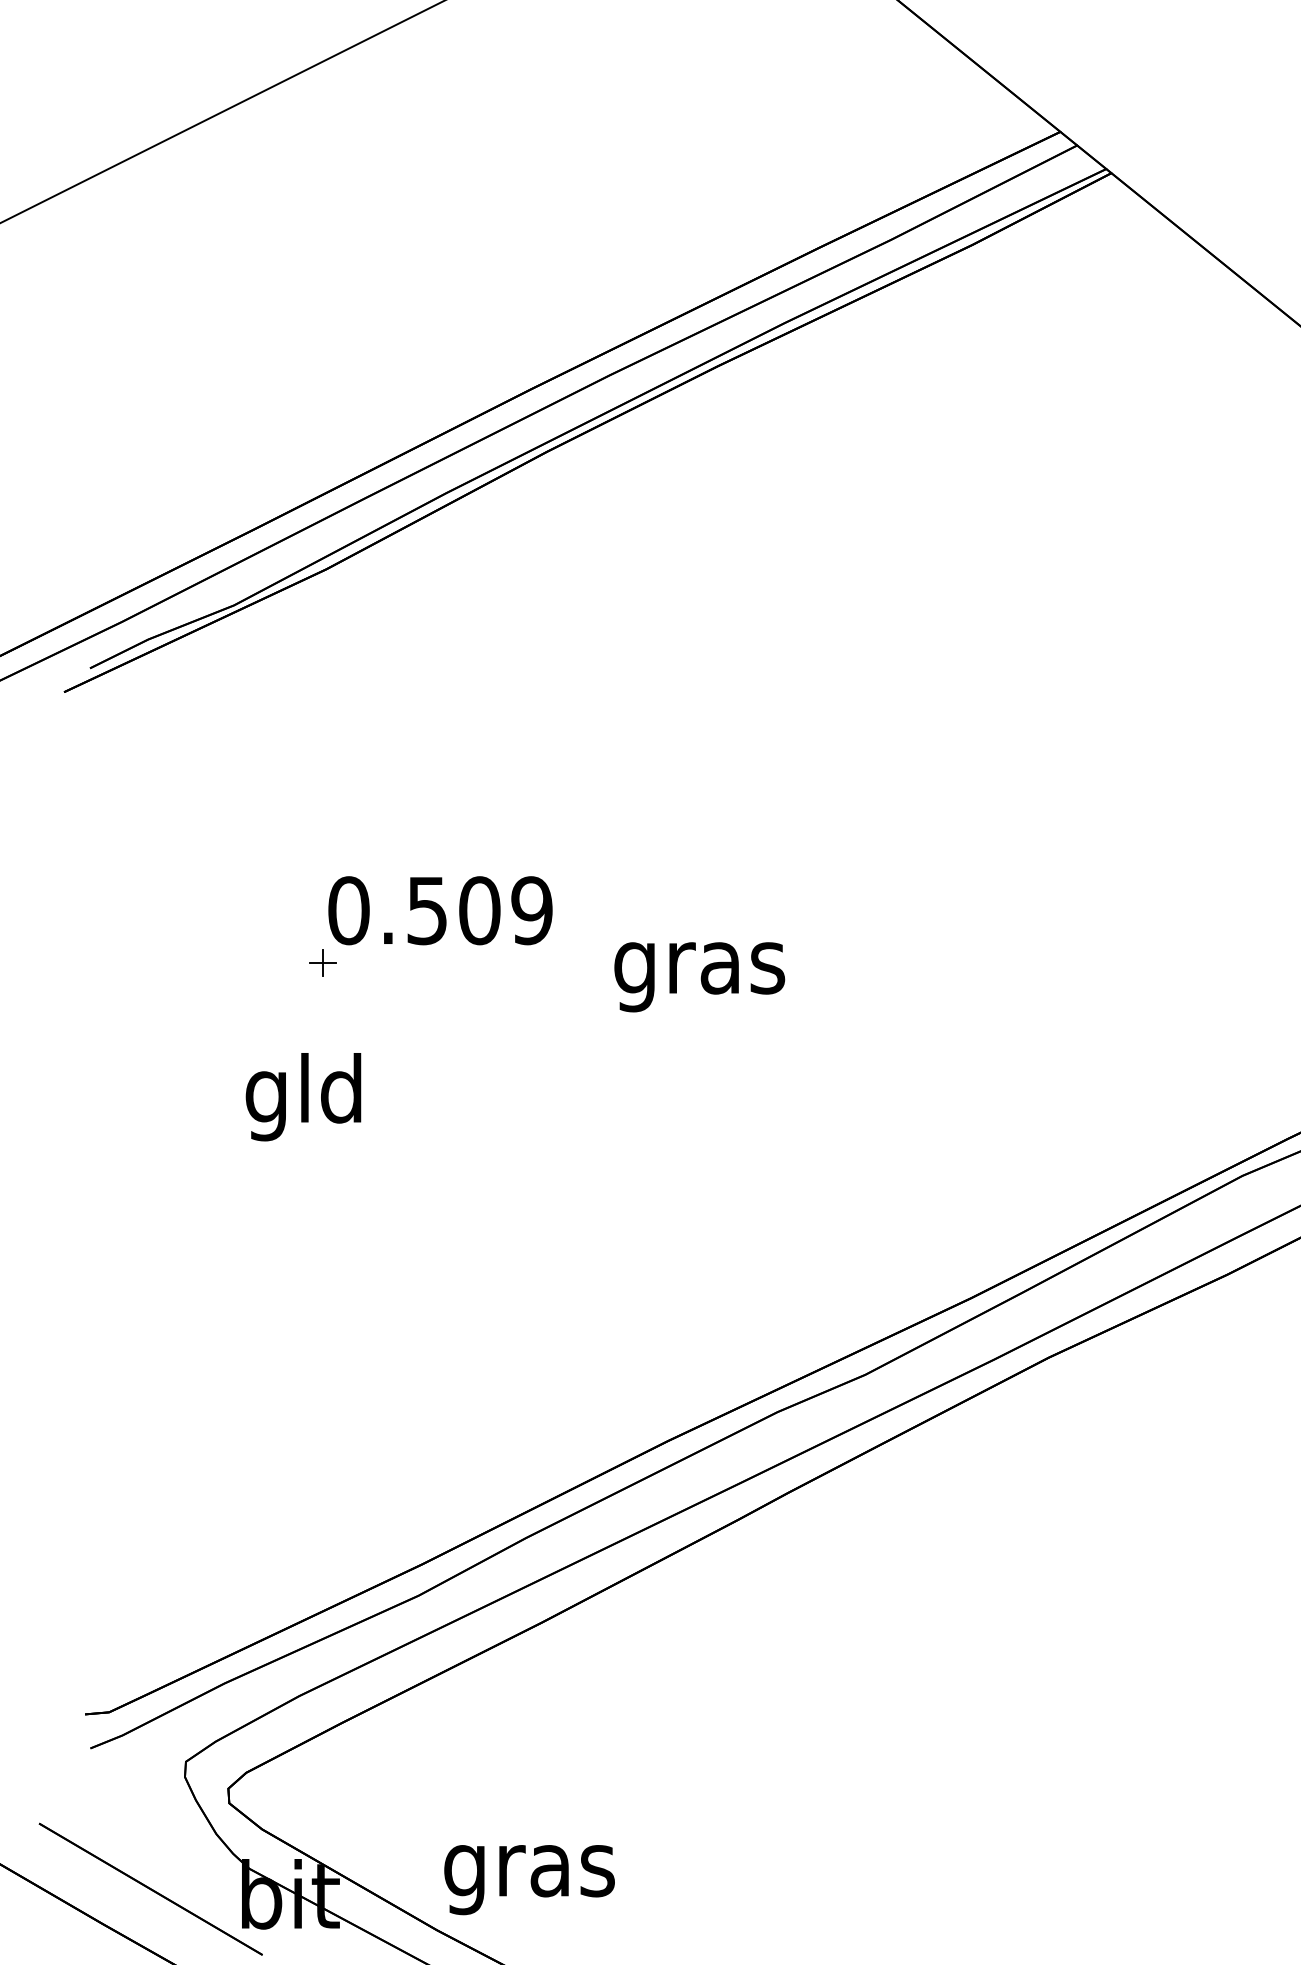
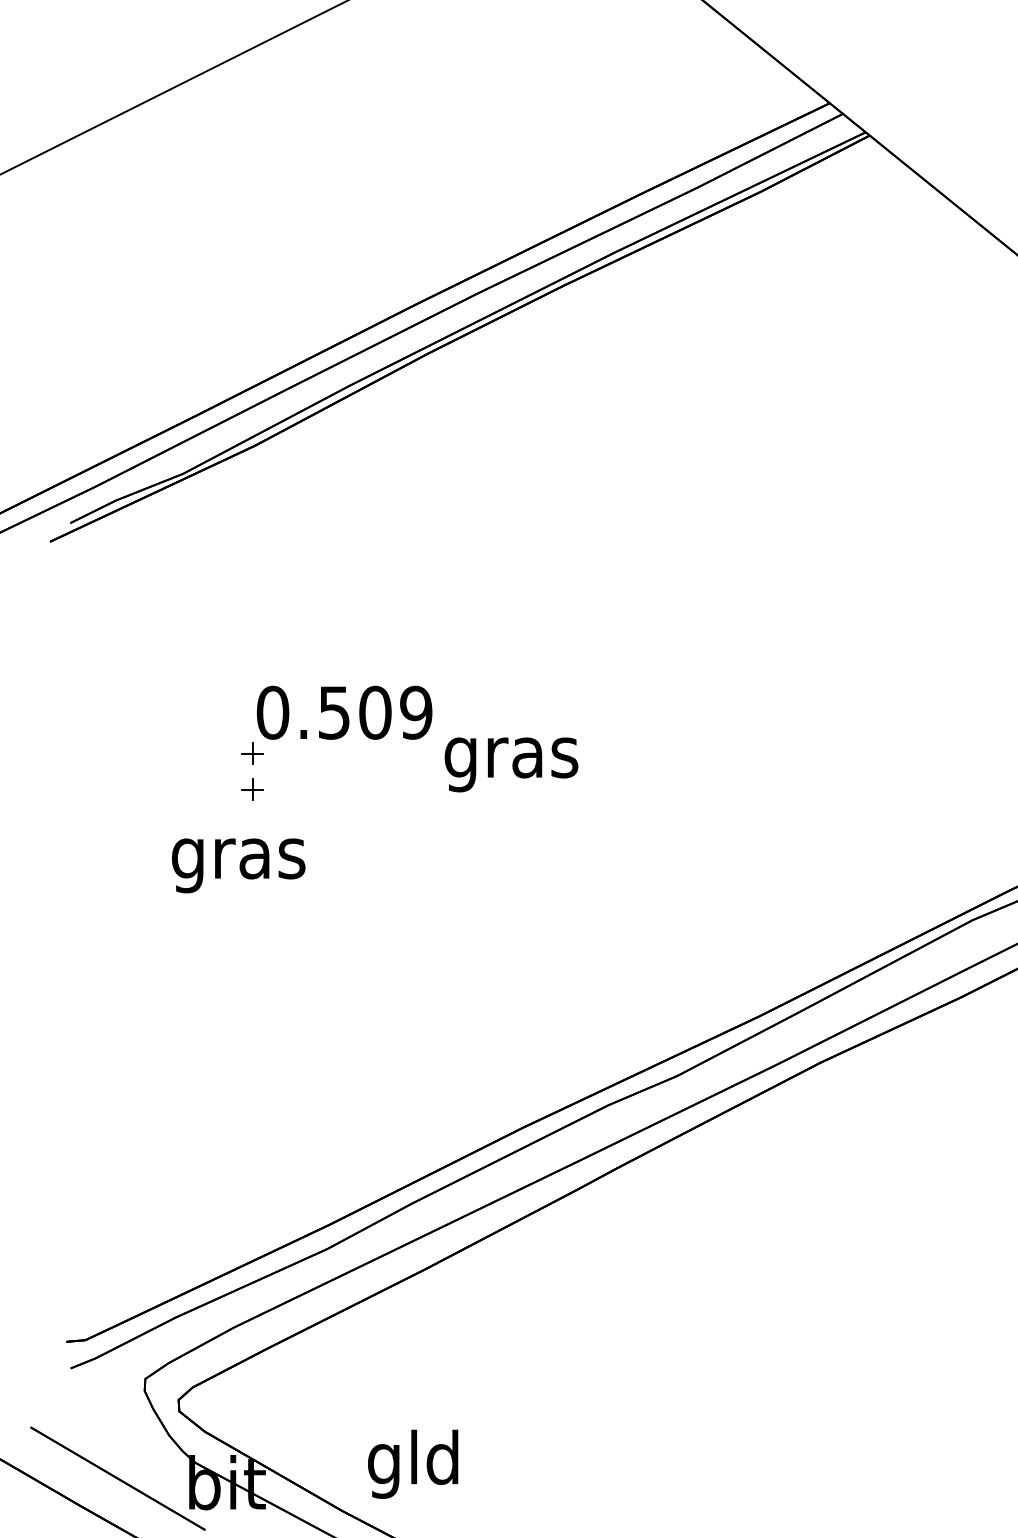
text: (699, 976) -> (511, 764), moved
part: (322, 1008) -> (252, 789), added
text: (304, 1096) -> (238, 858), gld -> gras
text: (529, 1869) -> (414, 1463), gras -> gld

